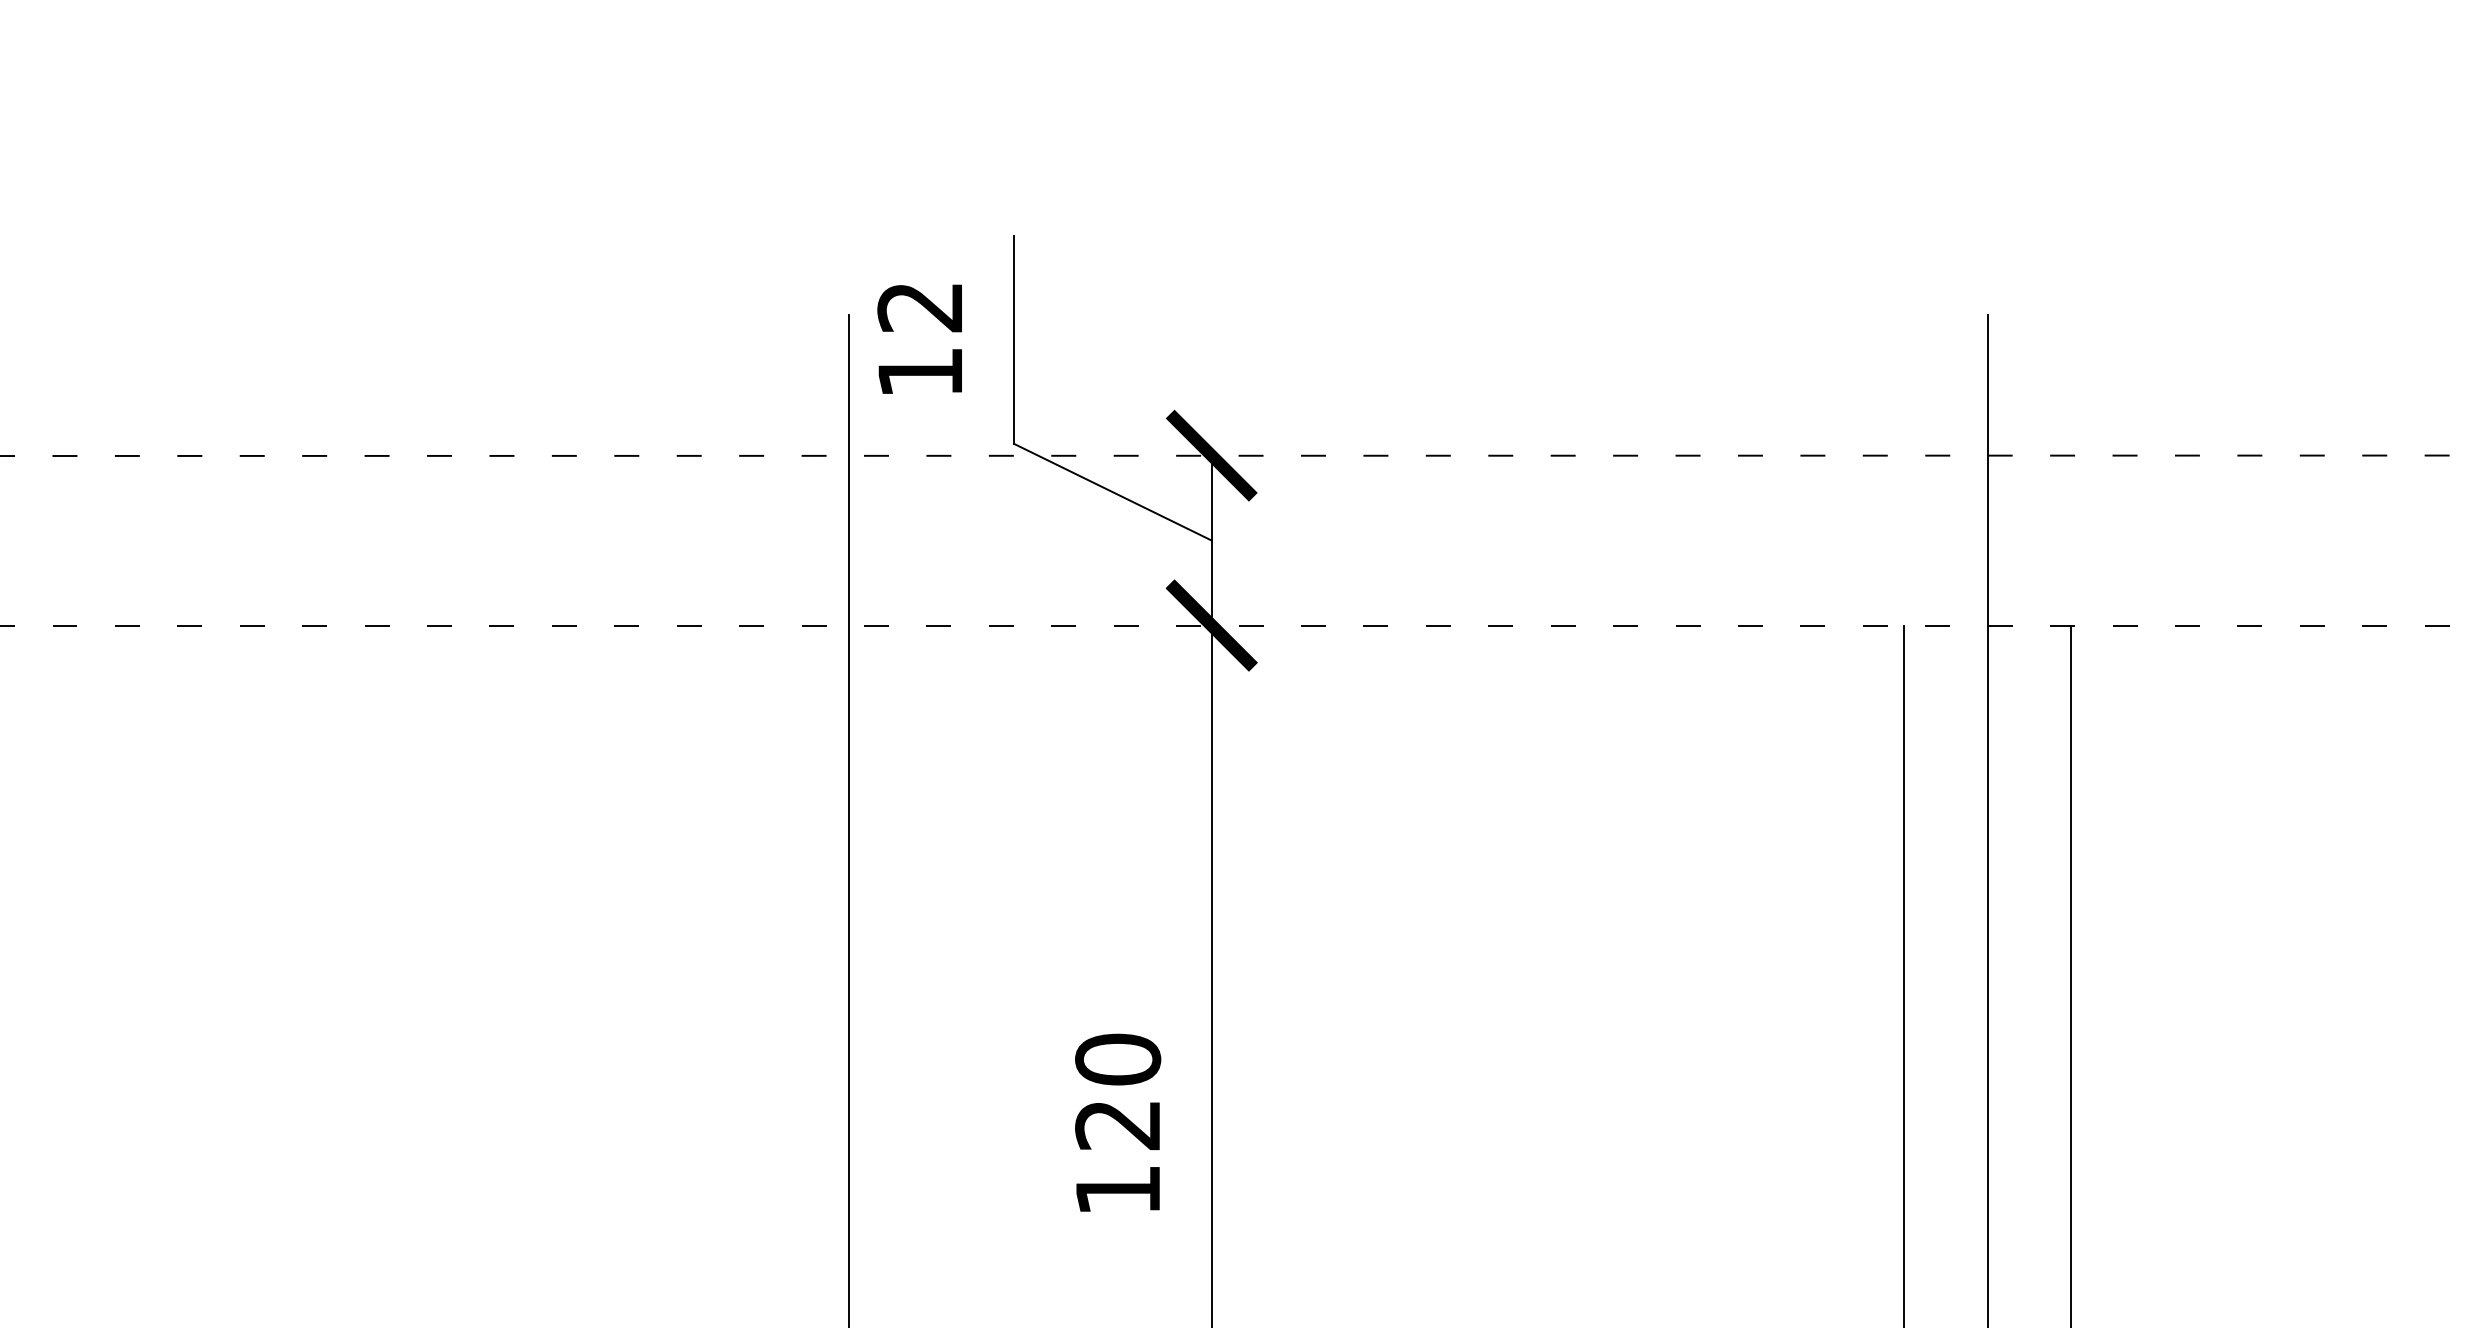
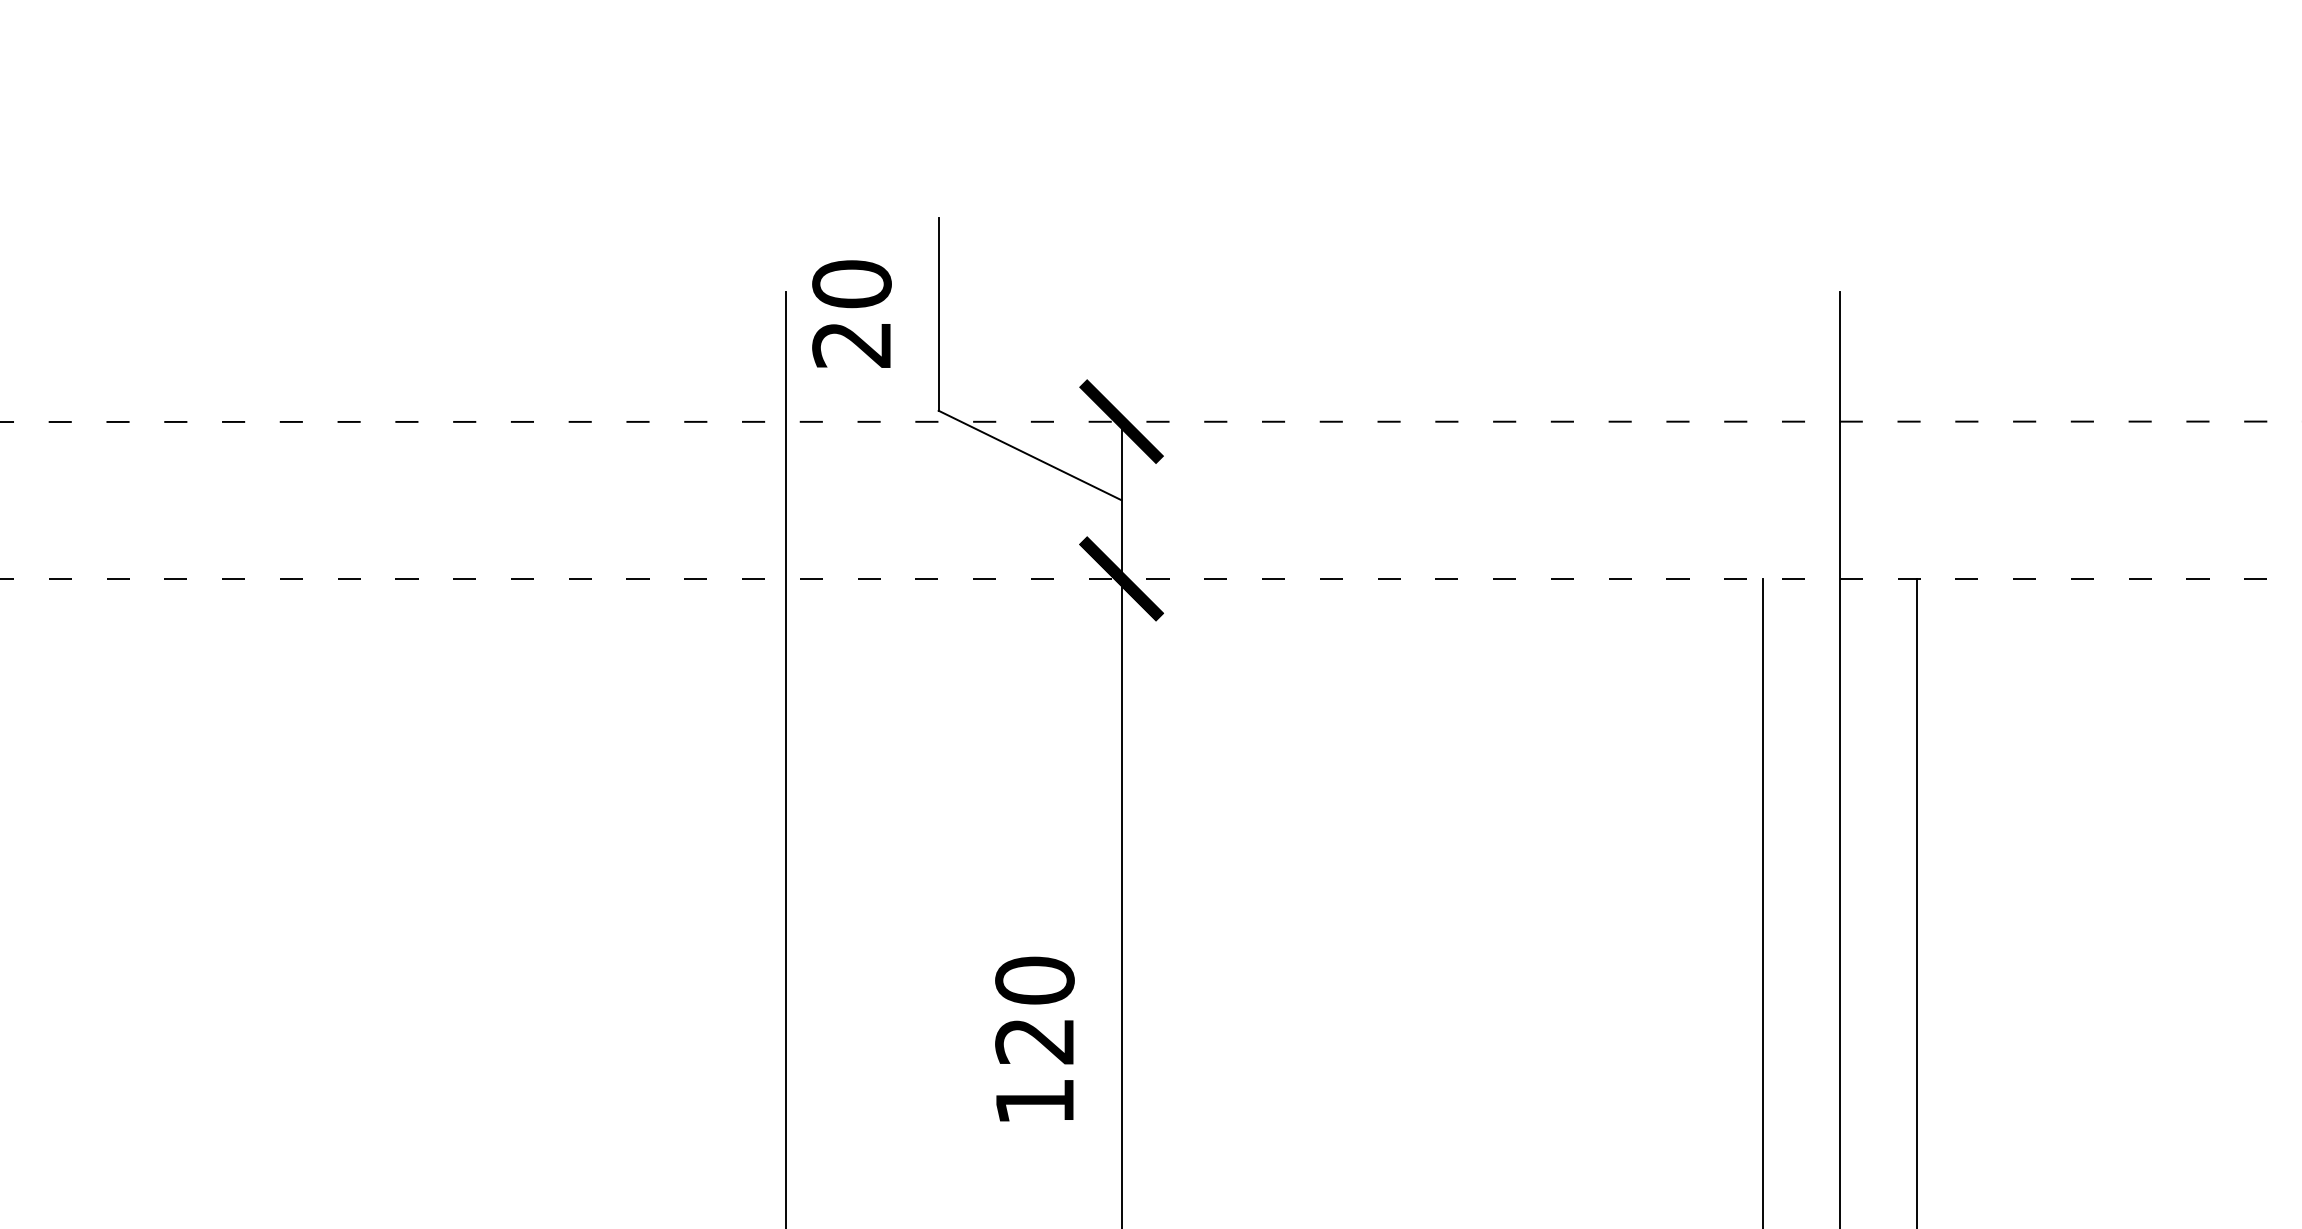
text: (920, 339) -> (852, 314), 12 -> 20

